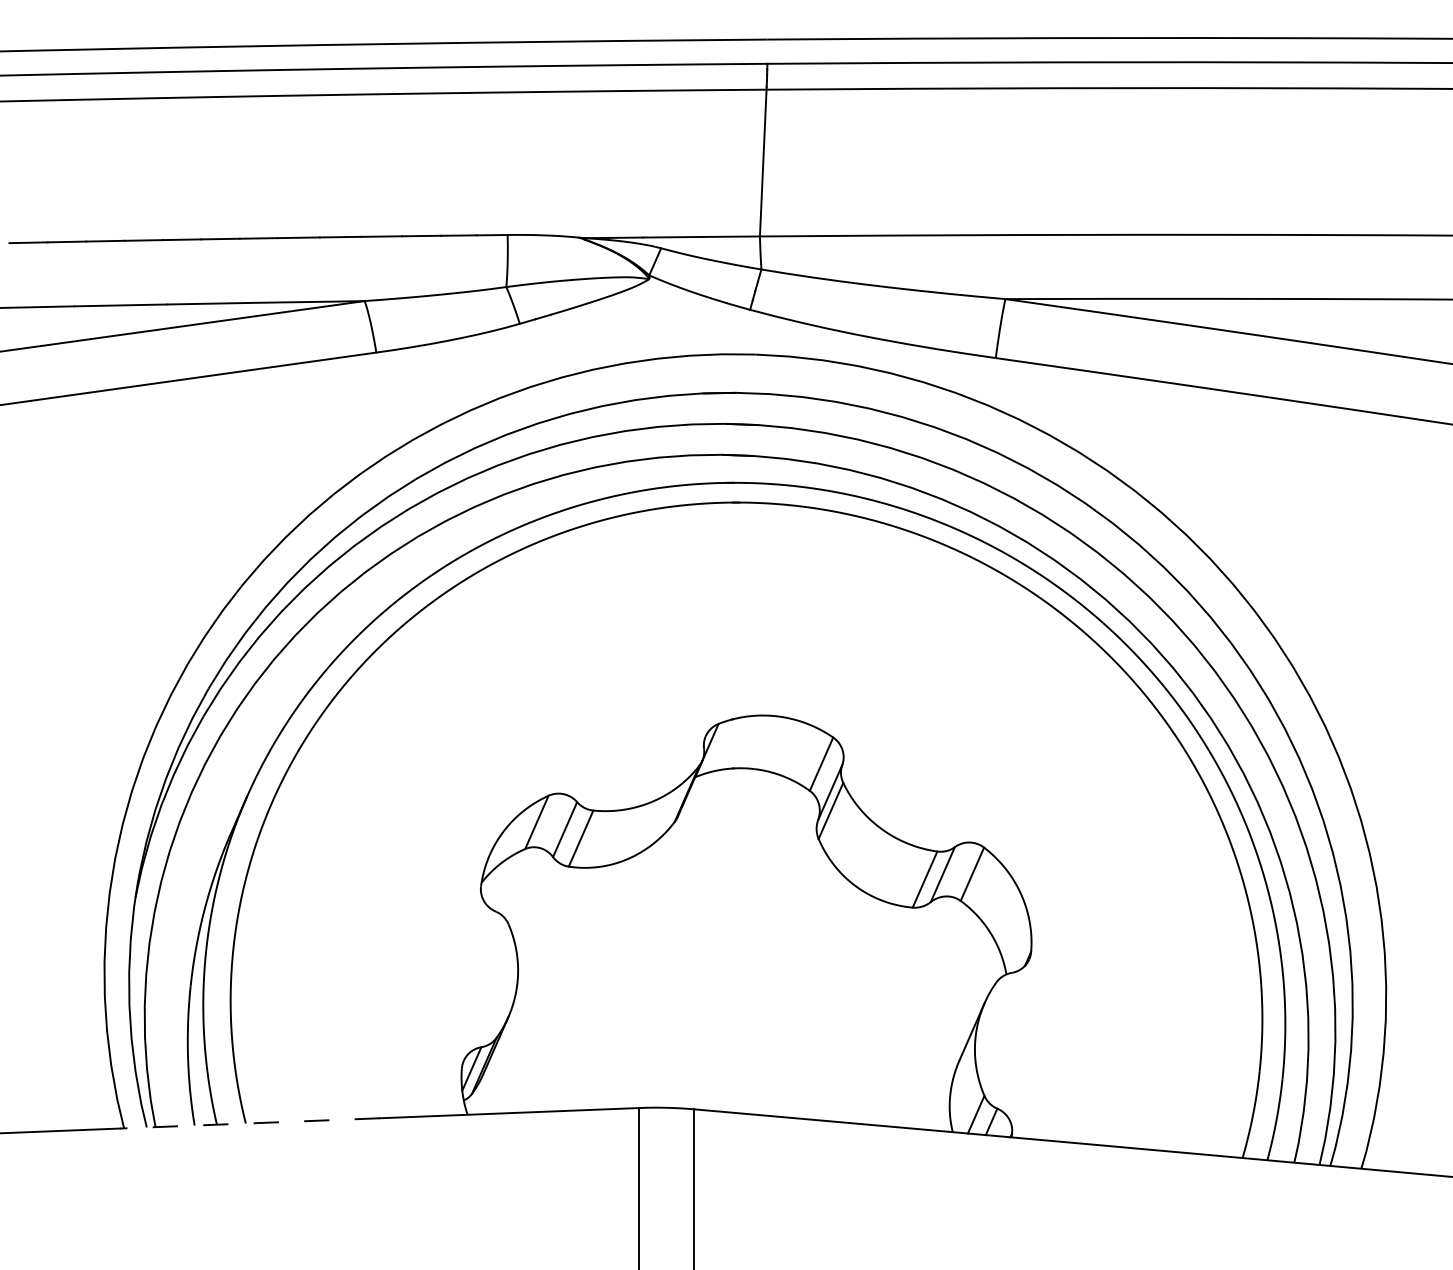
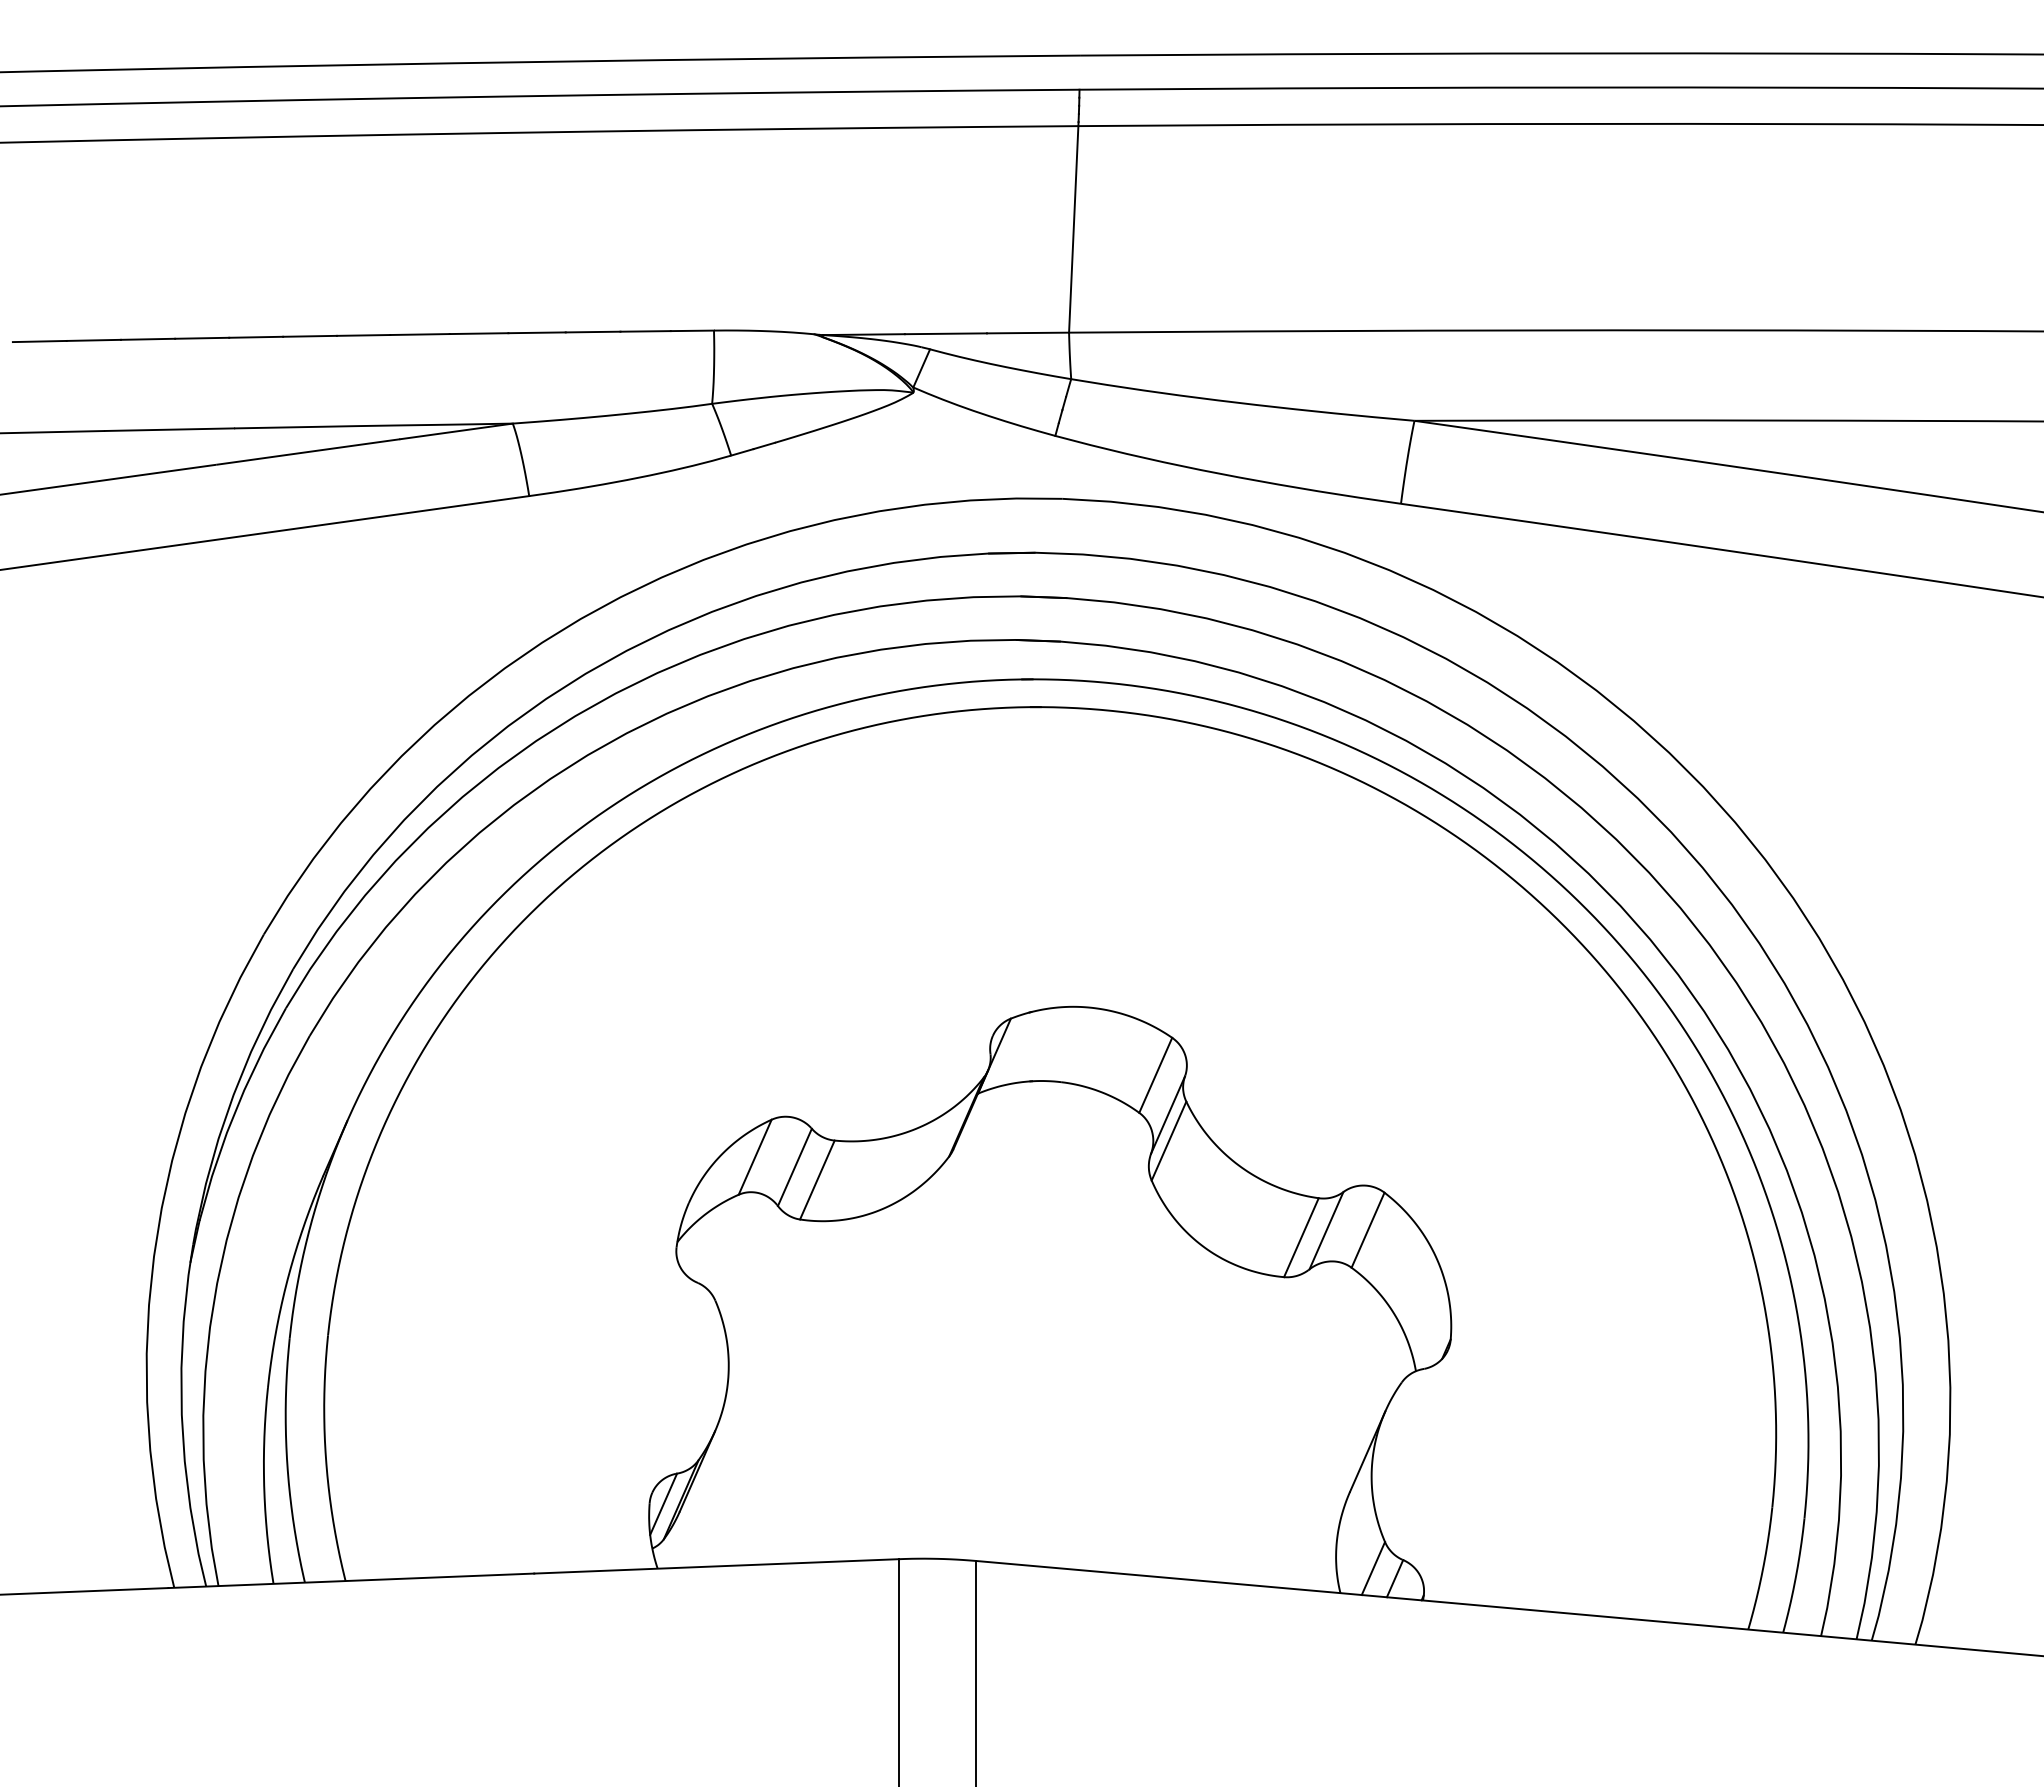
line: (249, 1123) -> (350, 1580), dashed -> solid

